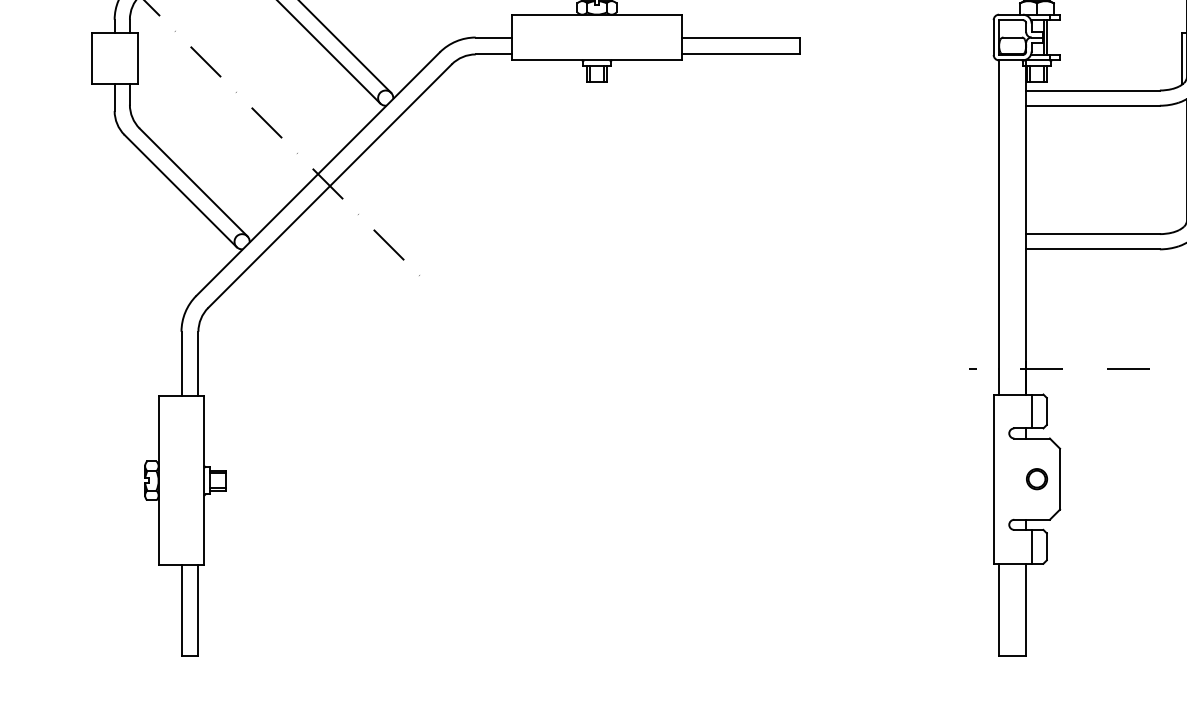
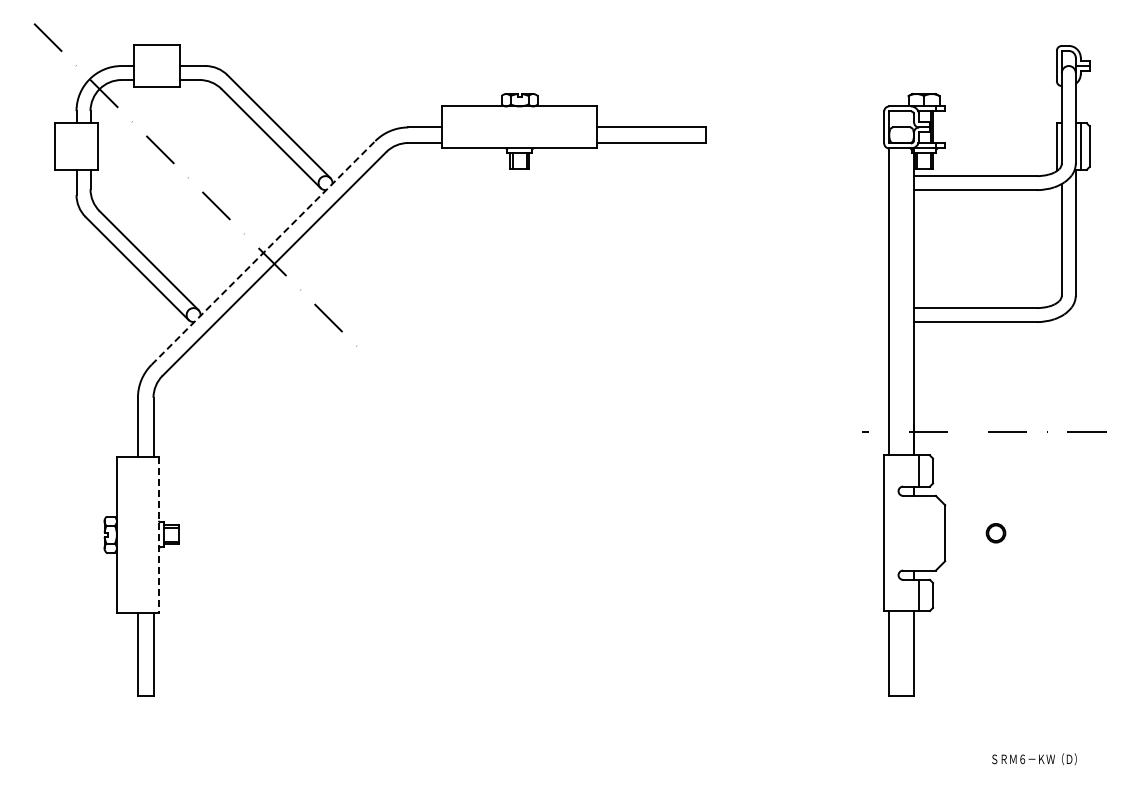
line: (318, 173) -> (263, 252), solid -> dashed
part: (1036, 479) -> (995, 533), moved
line: (203, 480) -> (158, 534), solid -> dashed

